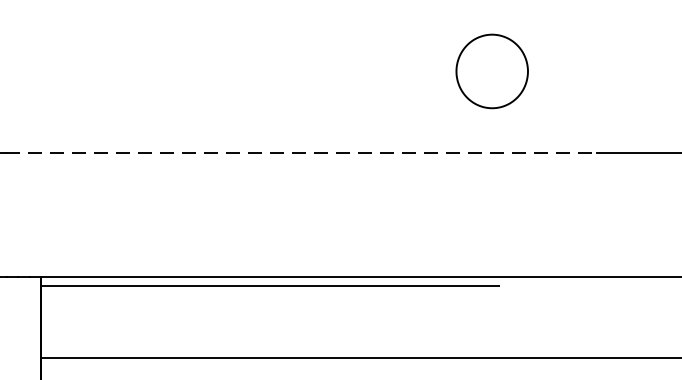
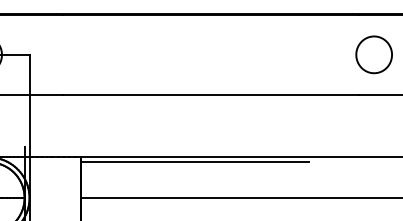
part: (490, 70) -> (373, 54), moved
line: (300, 152) -> (210, 95), dashed -> solid

